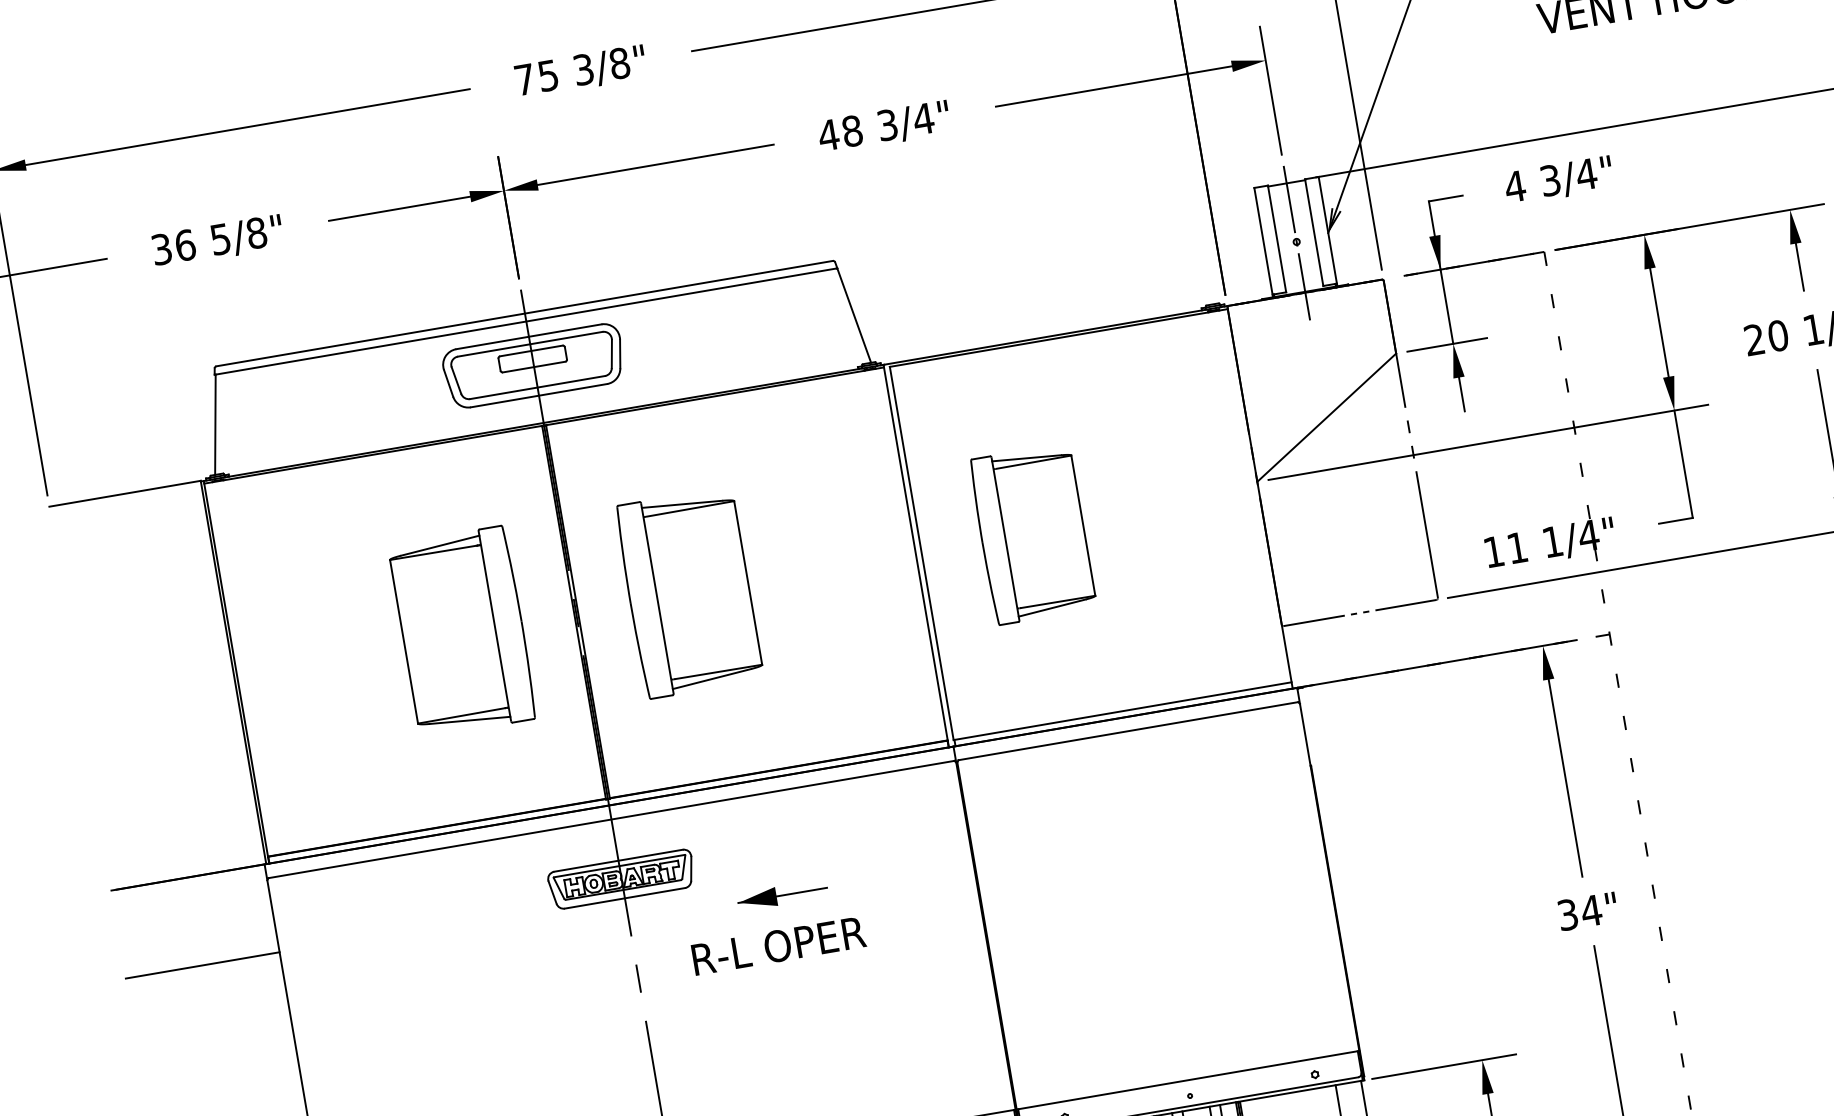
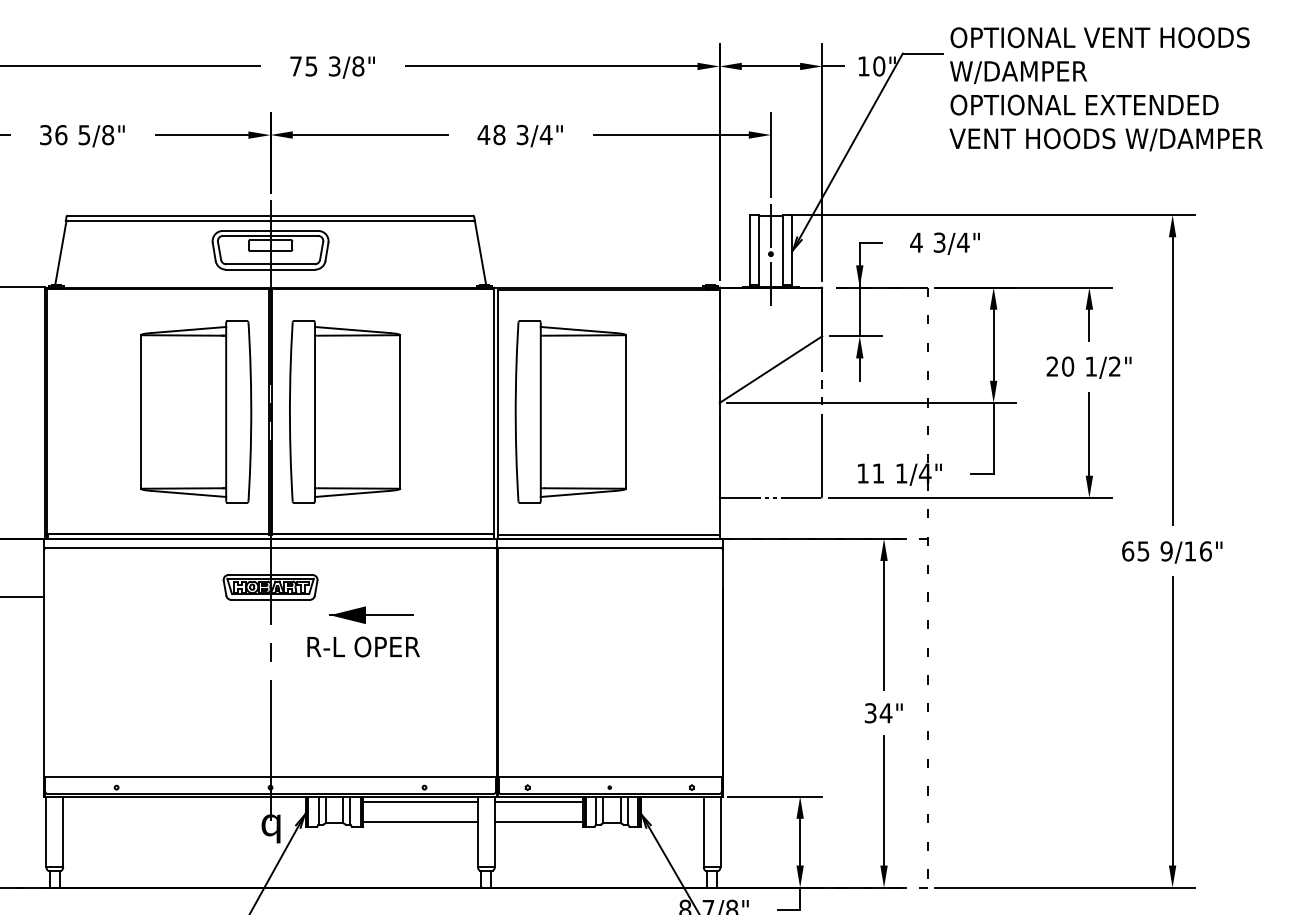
part: (1032, 533) -> (570, 411), size x1.67
part: (688, 592) -> (344, 411), size x1.43
part: (463, 630) -> (196, 411), size x1.43
part: (782, 894) -> (371, 614), size x1.43

